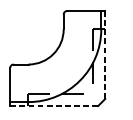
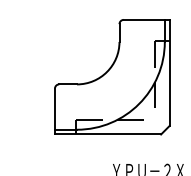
line: (105, 54) -> (169, 72), dashed -> solid
line: (53, 106) -> (107, 134), dashed -> solid

